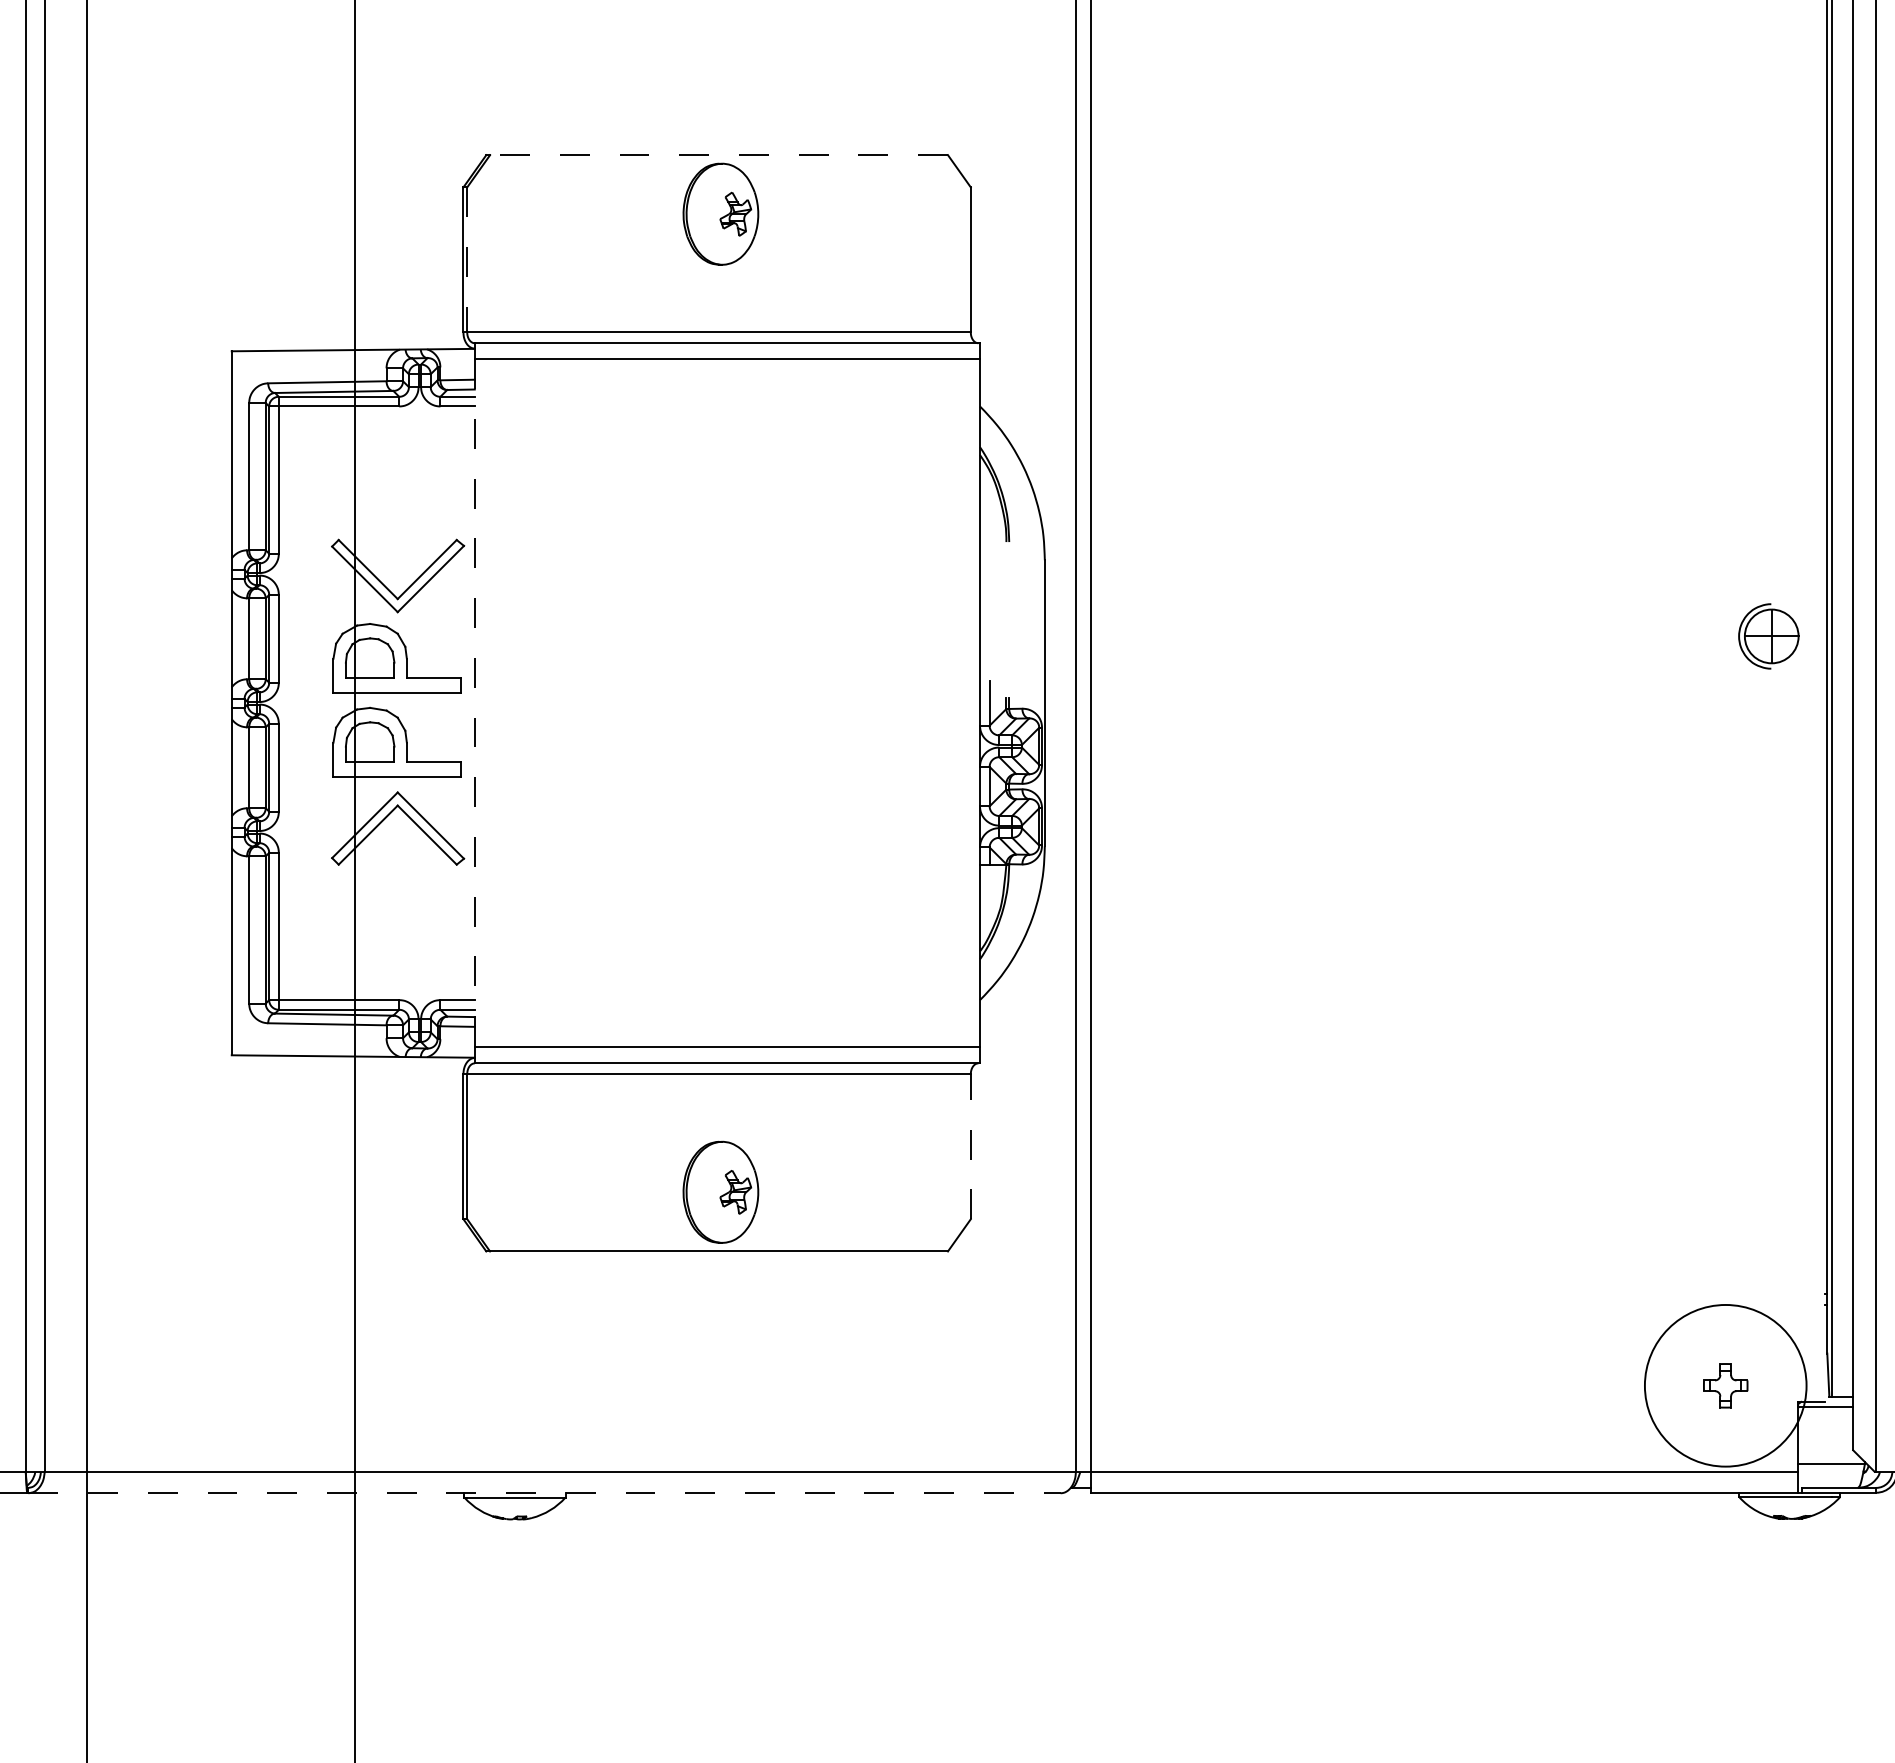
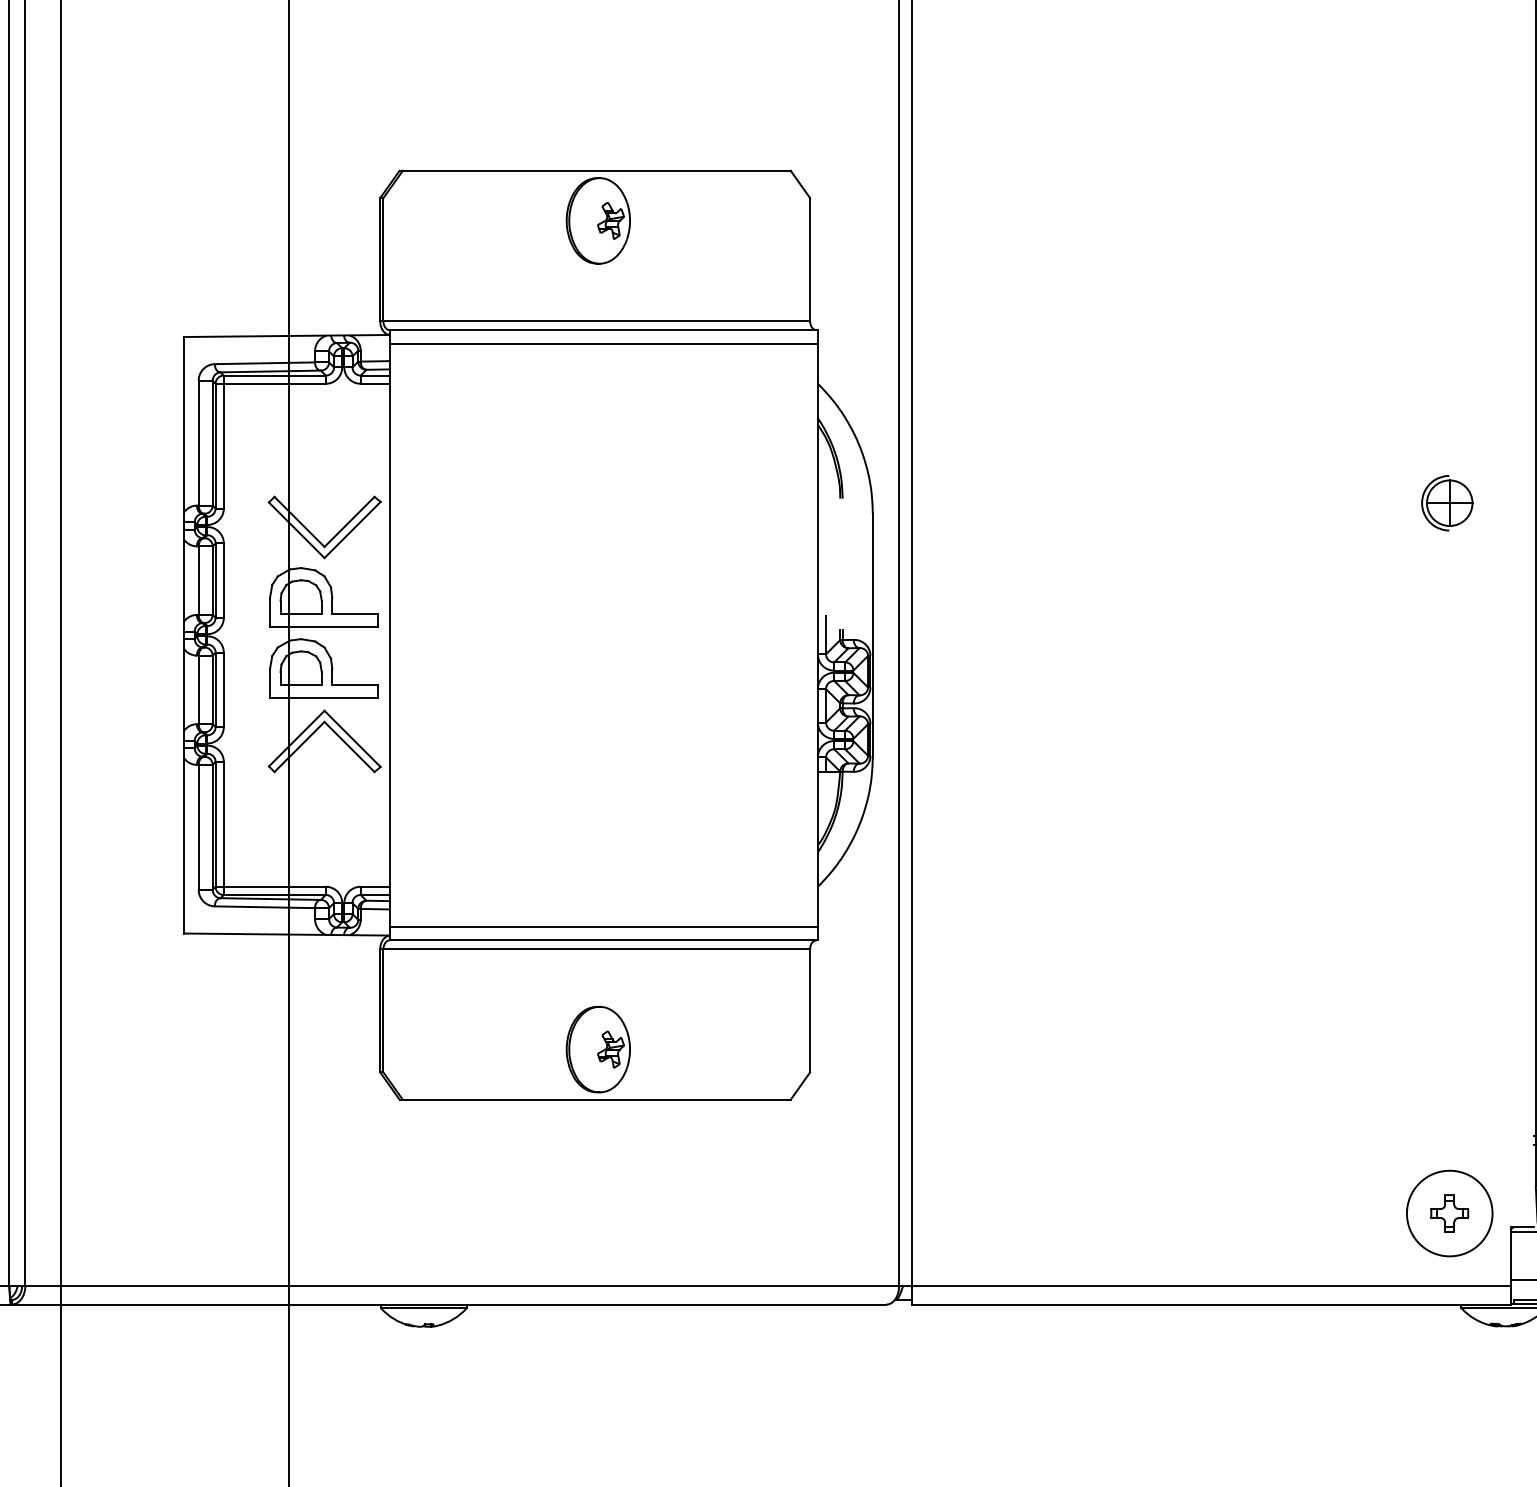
line: (719, 155) -> (597, 171), dashed -> solid
line: (467, 259) -> (383, 259), dashed -> solid
part: (1768, 636) -> (1447, 503), moved
line: (474, 703) -> (389, 635), dashed -> solid
line: (970, 1146) -> (809, 1010), dashed -> solid
circle: (1725, 1385) -> (1449, 1213), size x0.62
line: (545, 1493) -> (449, 1304), dashed -> solid

